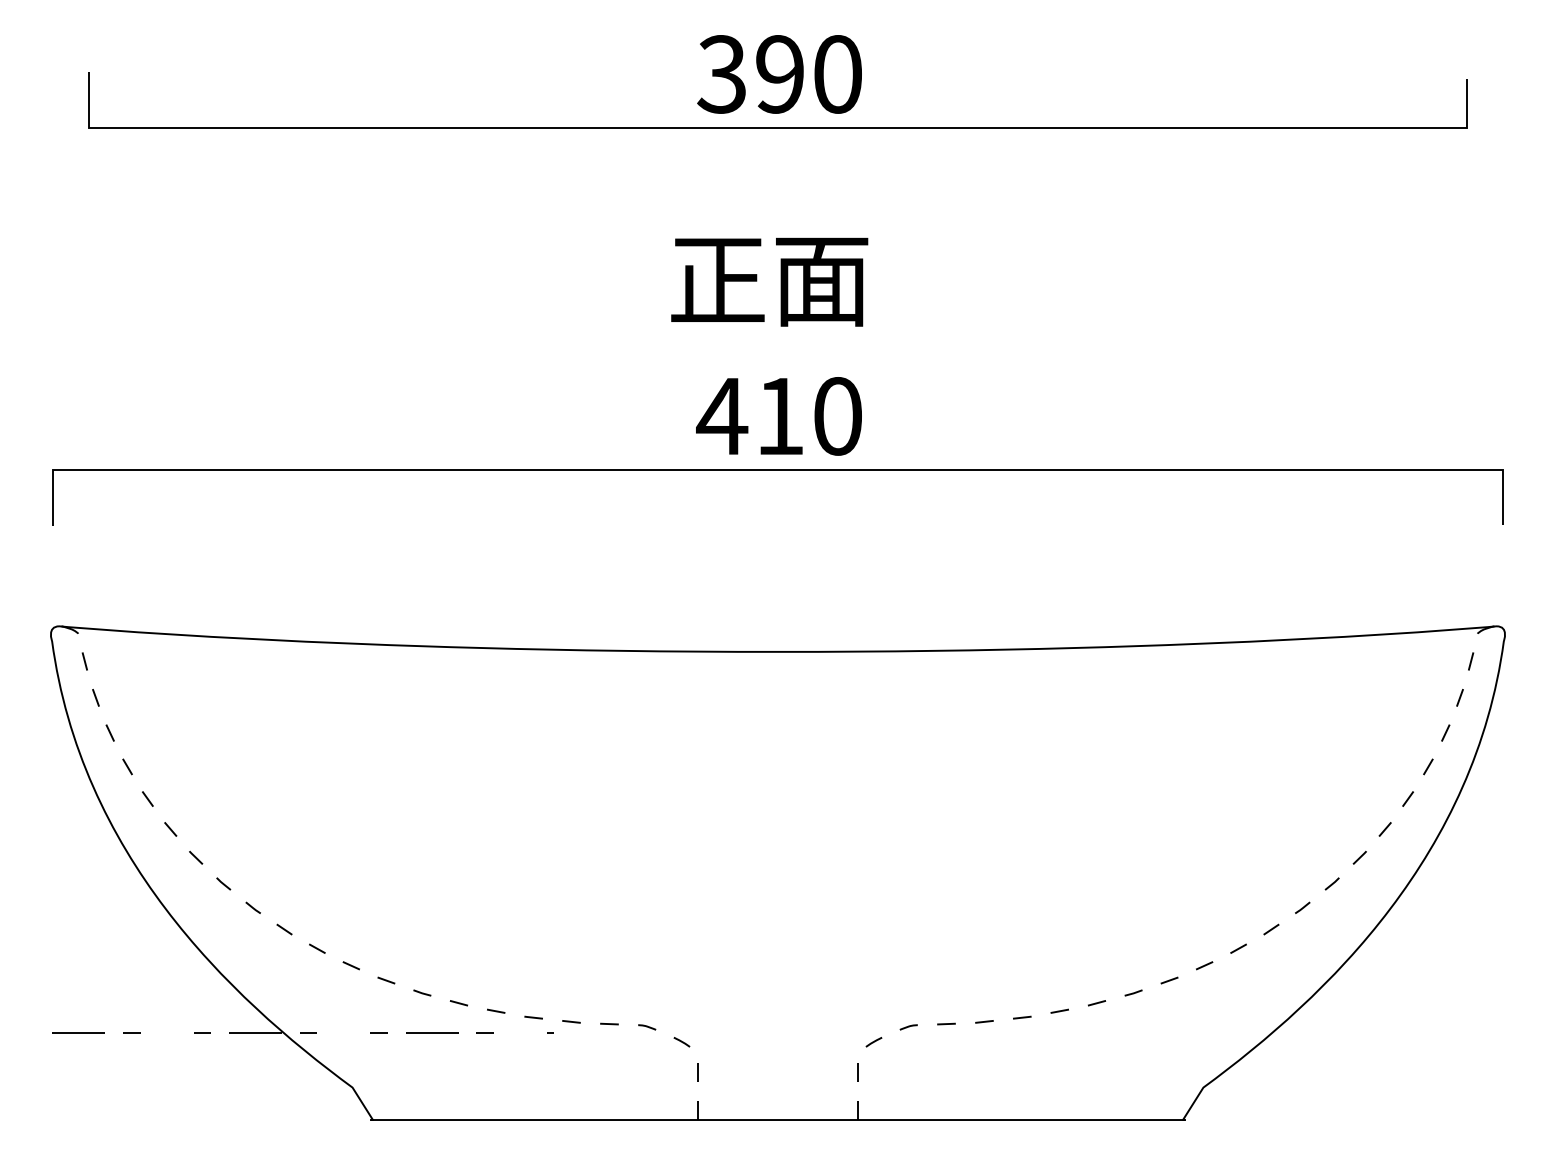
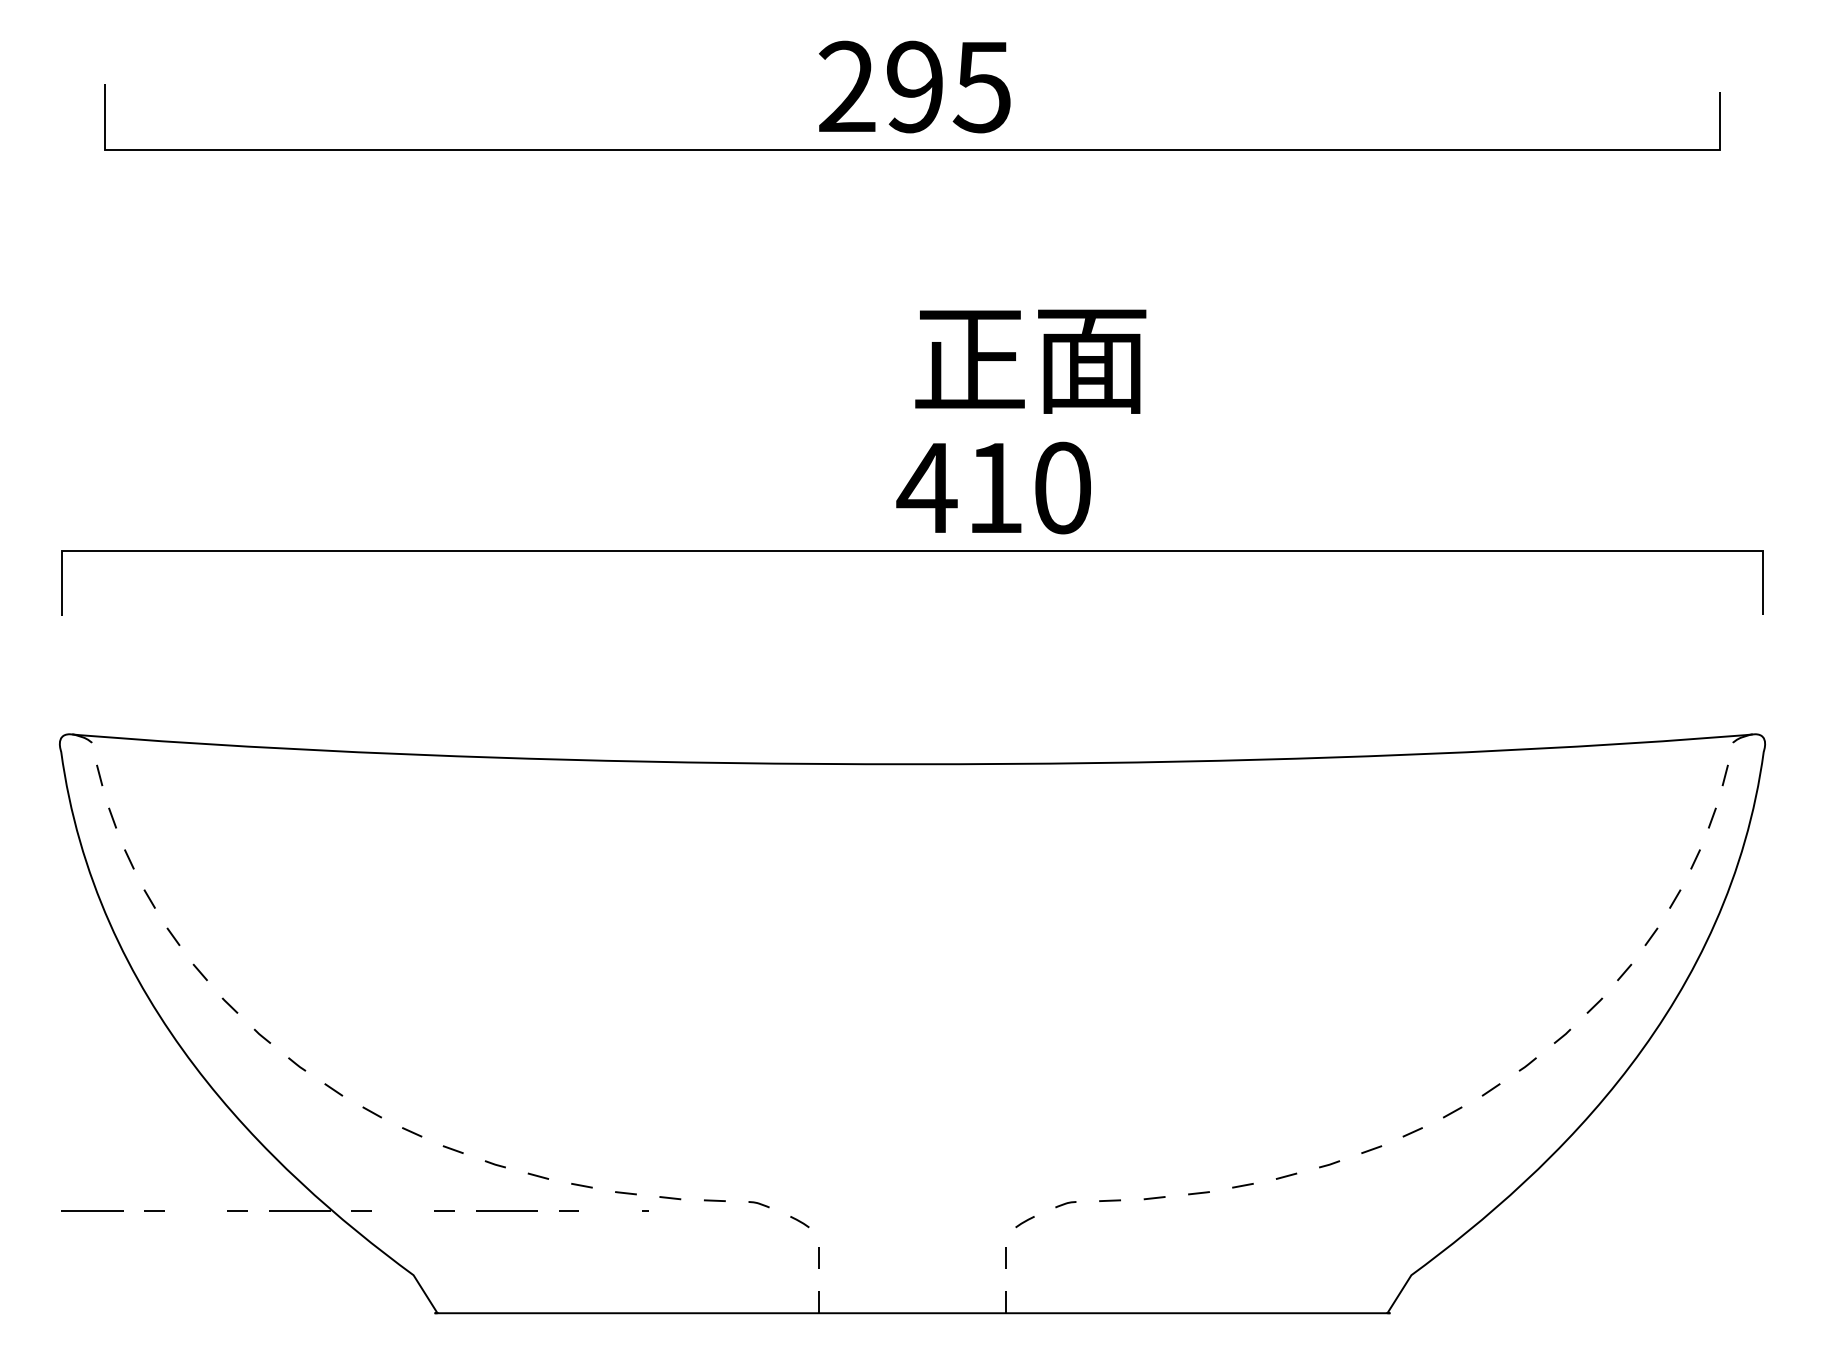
text: (778, 73) -> (913, 86), 390 -> 295
text: (769, 282) -> (1030, 361), moved
text: (778, 415) -> (993, 487), moved

